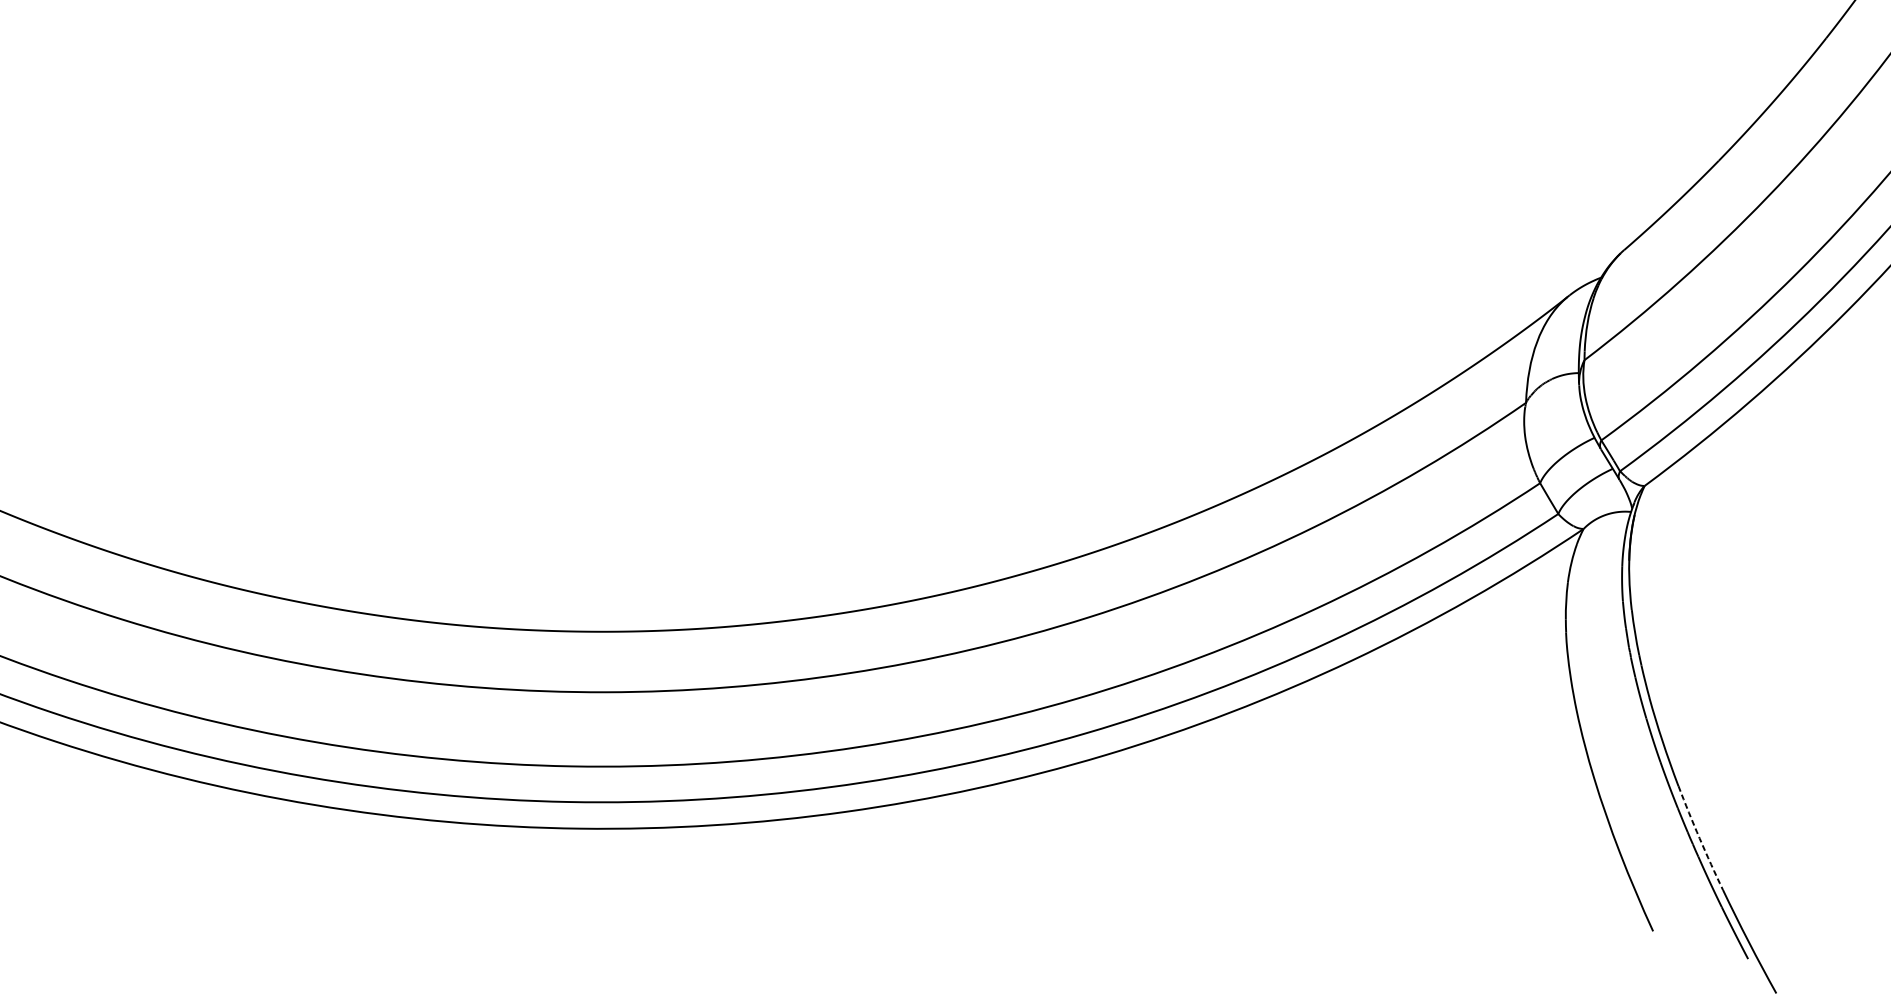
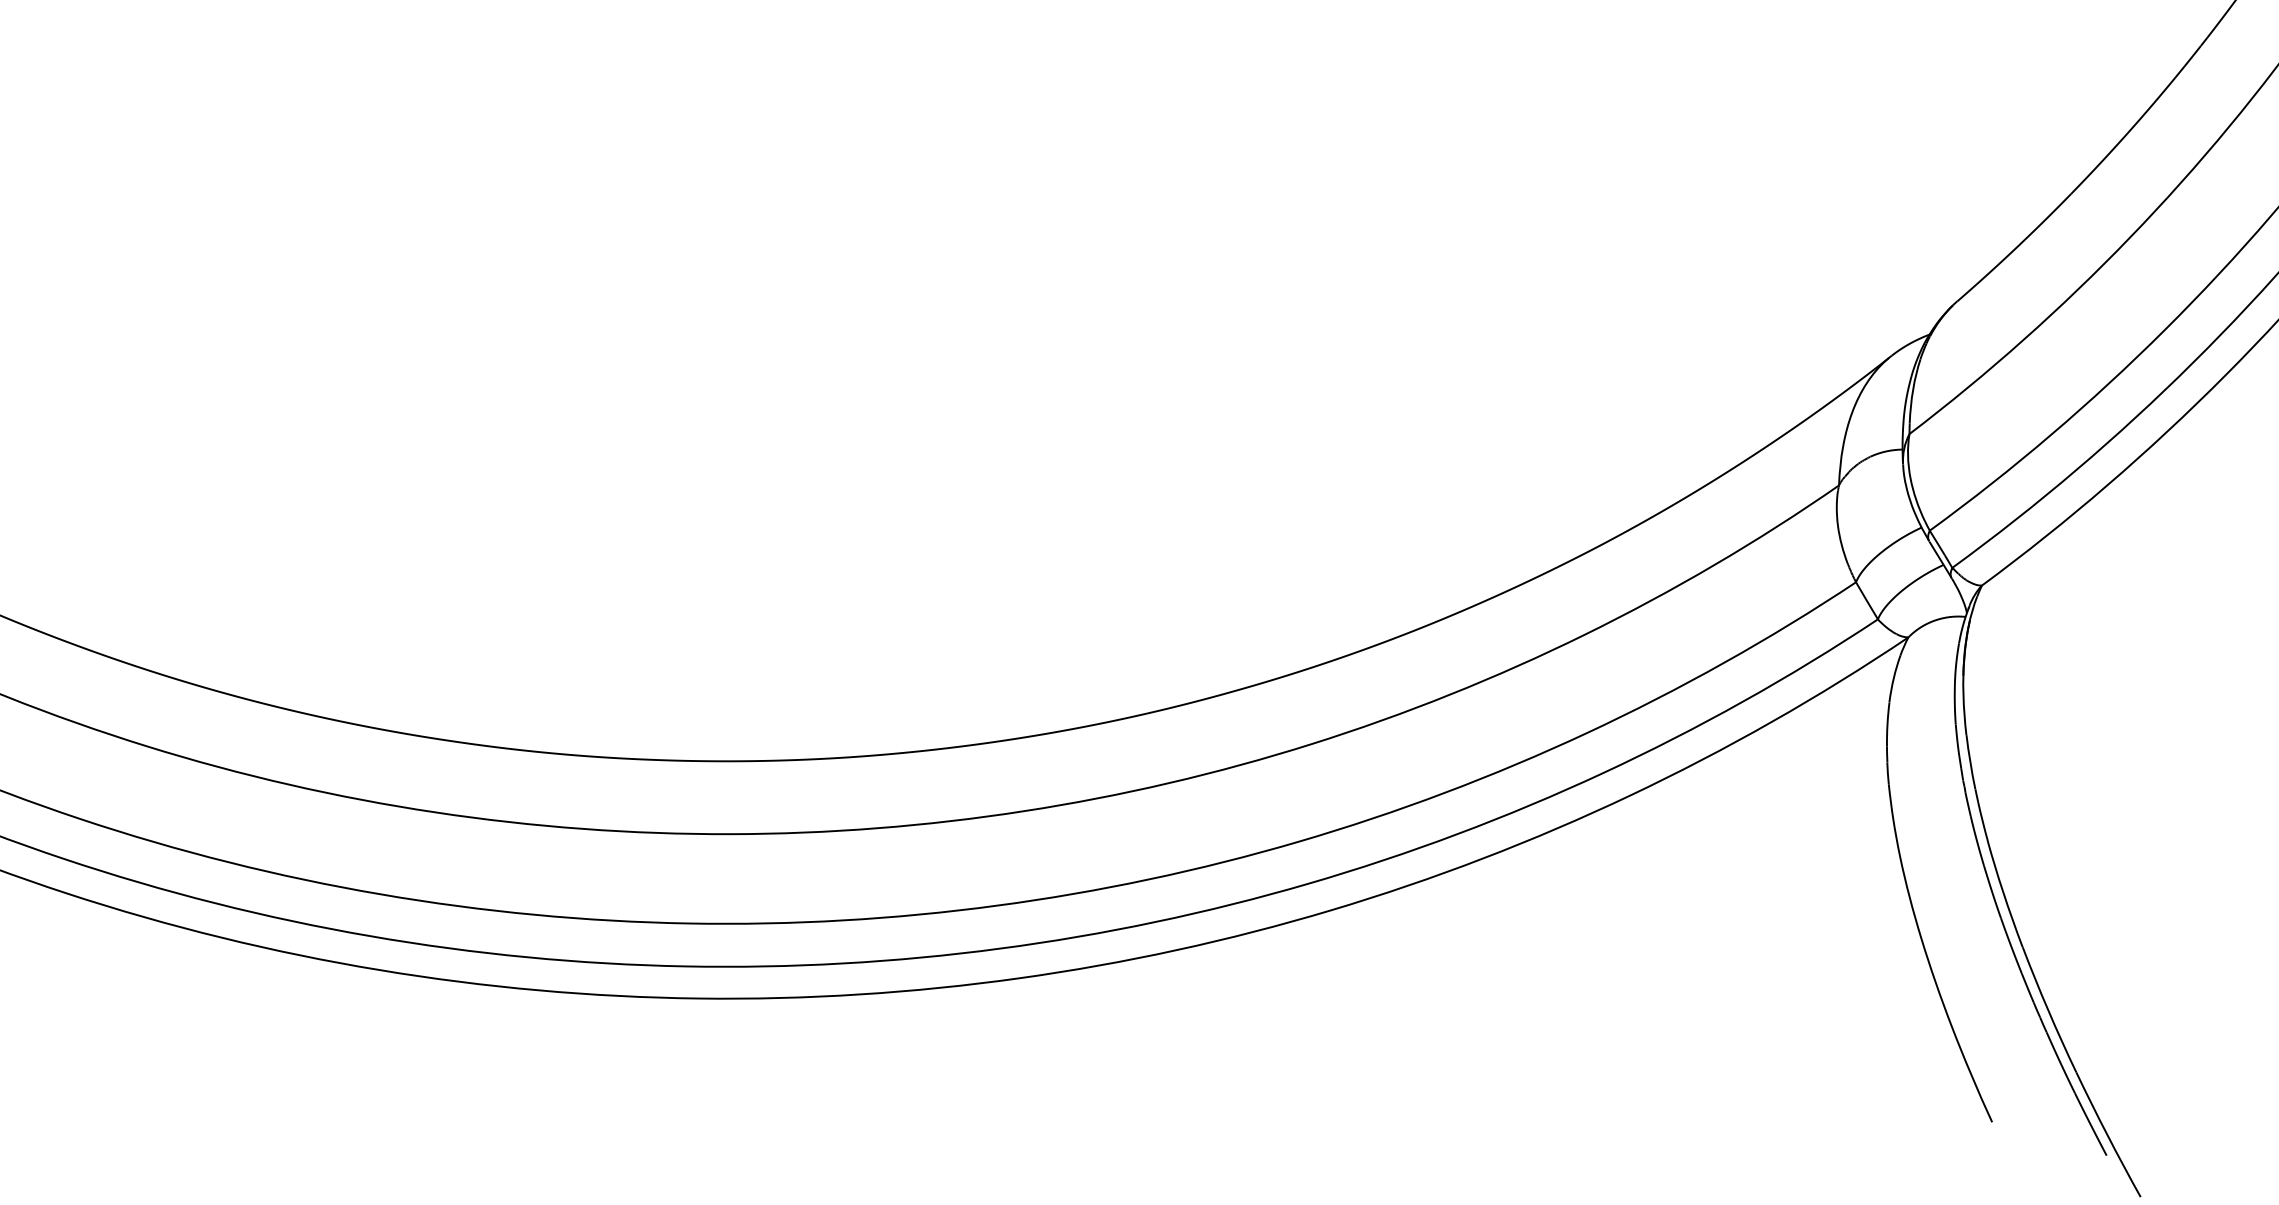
arc: (1699, 838) -> (2048, 1010), dashed -> solid

